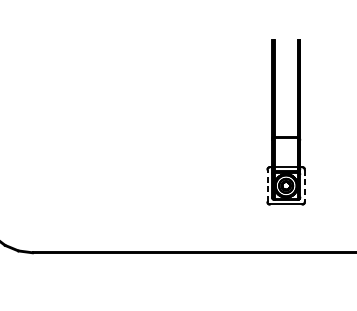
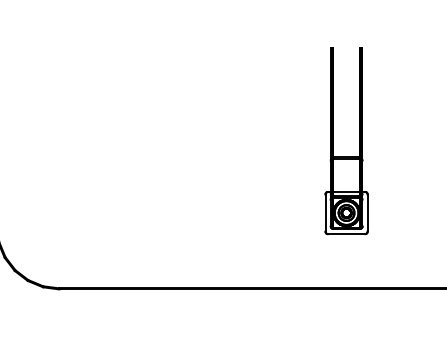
line: (267, 185) -> (325, 212), dashed -> solid
line: (304, 186) -> (367, 213), dashed -> solid

